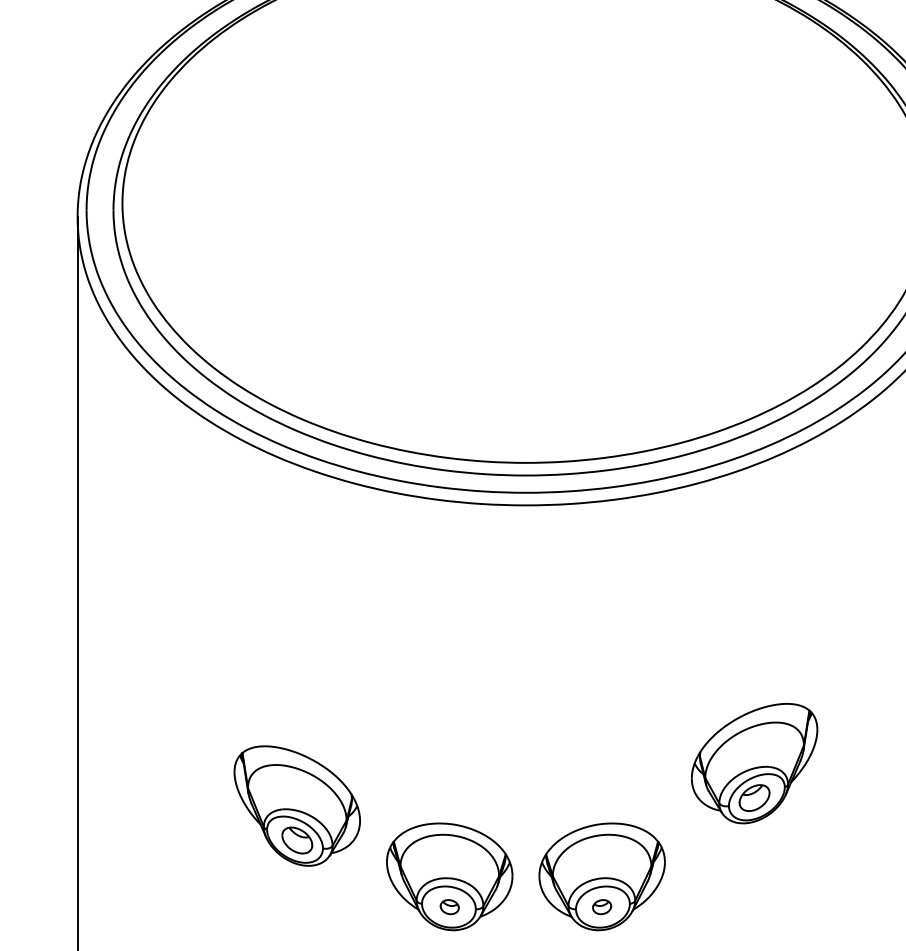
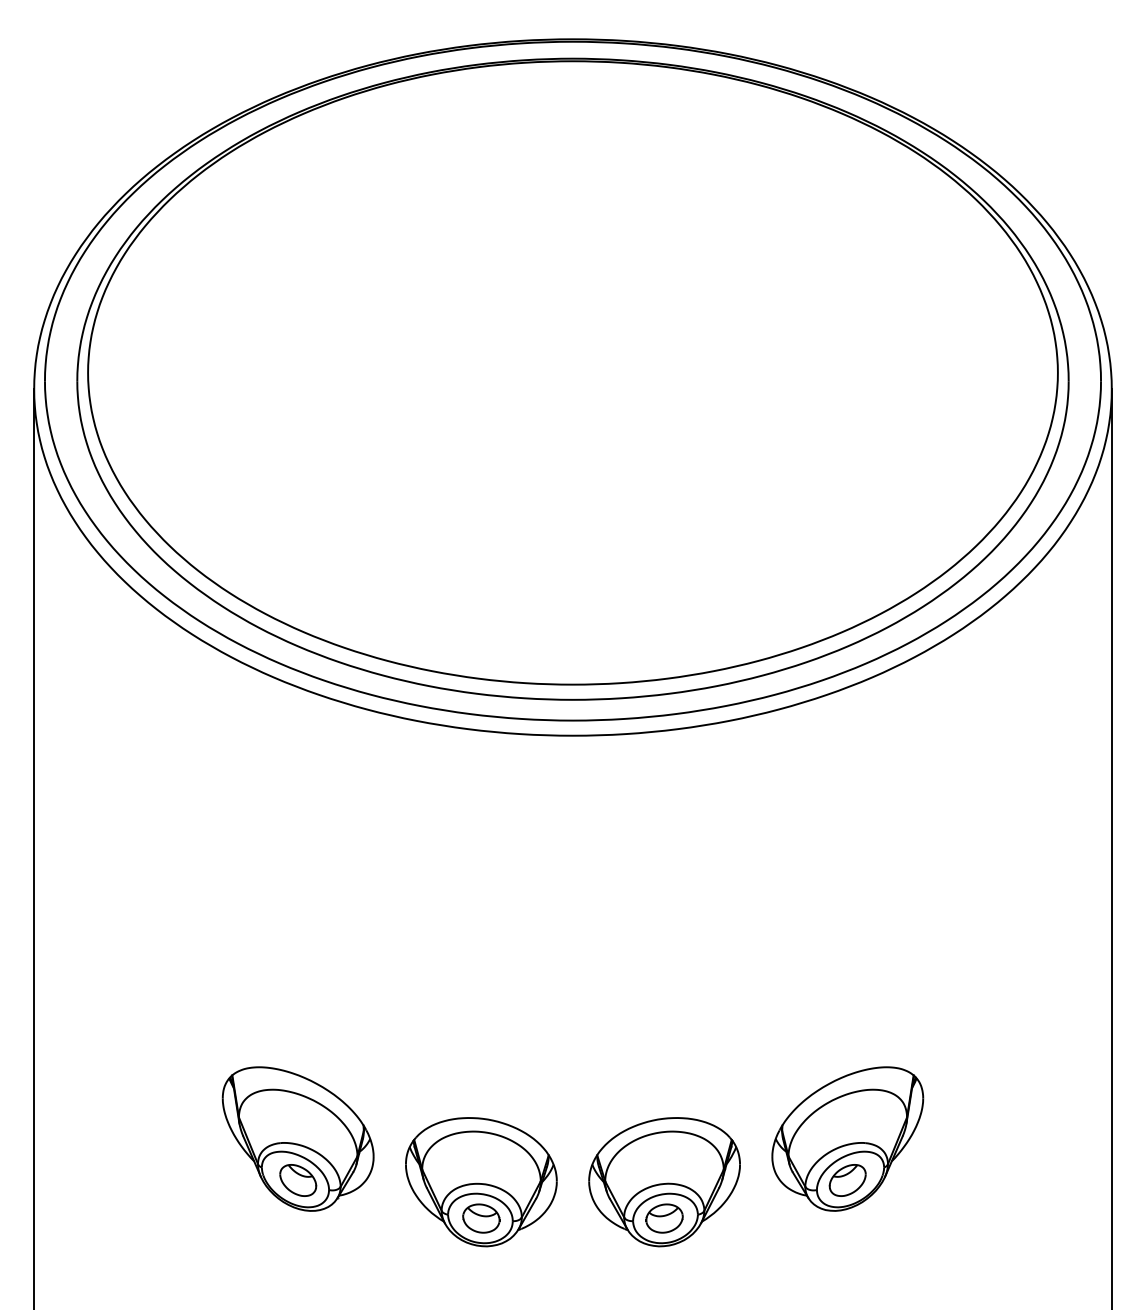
part: (754, 763) -> (847, 1138), moved
part: (296, 805) -> (297, 1138), moved
part: (449, 907) -> (481, 1218), size x1.67
part: (602, 907) -> (664, 1218), size x1.67

